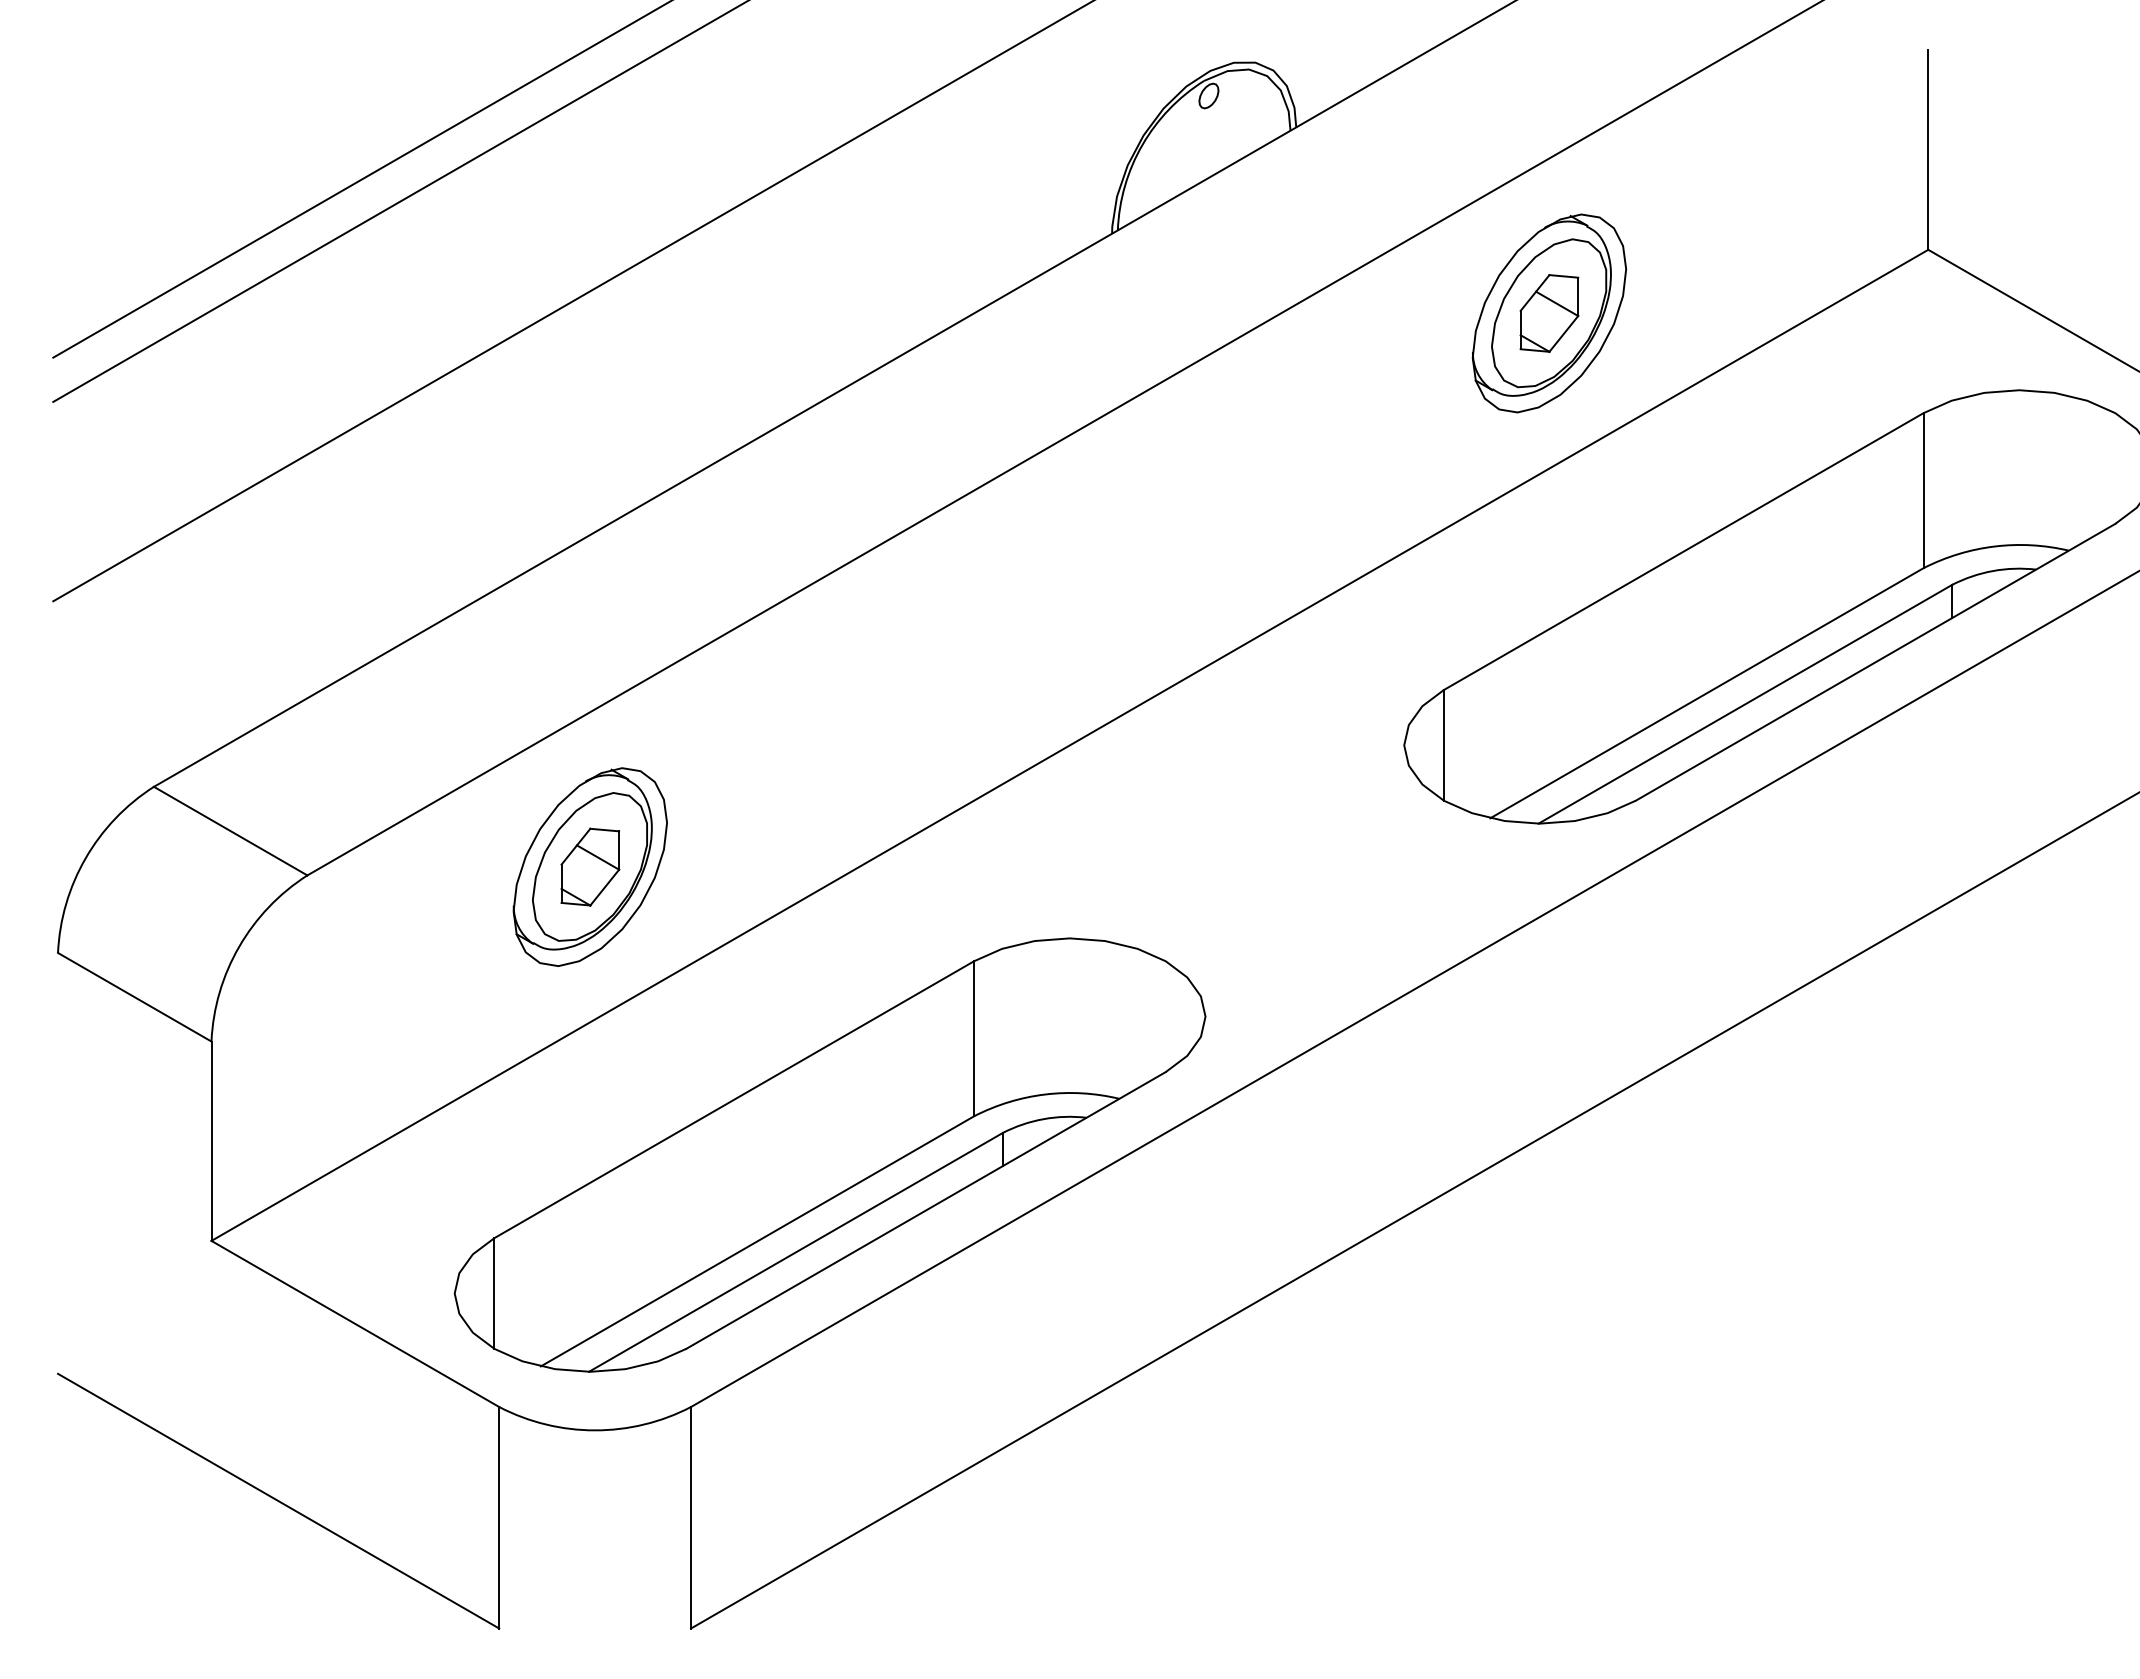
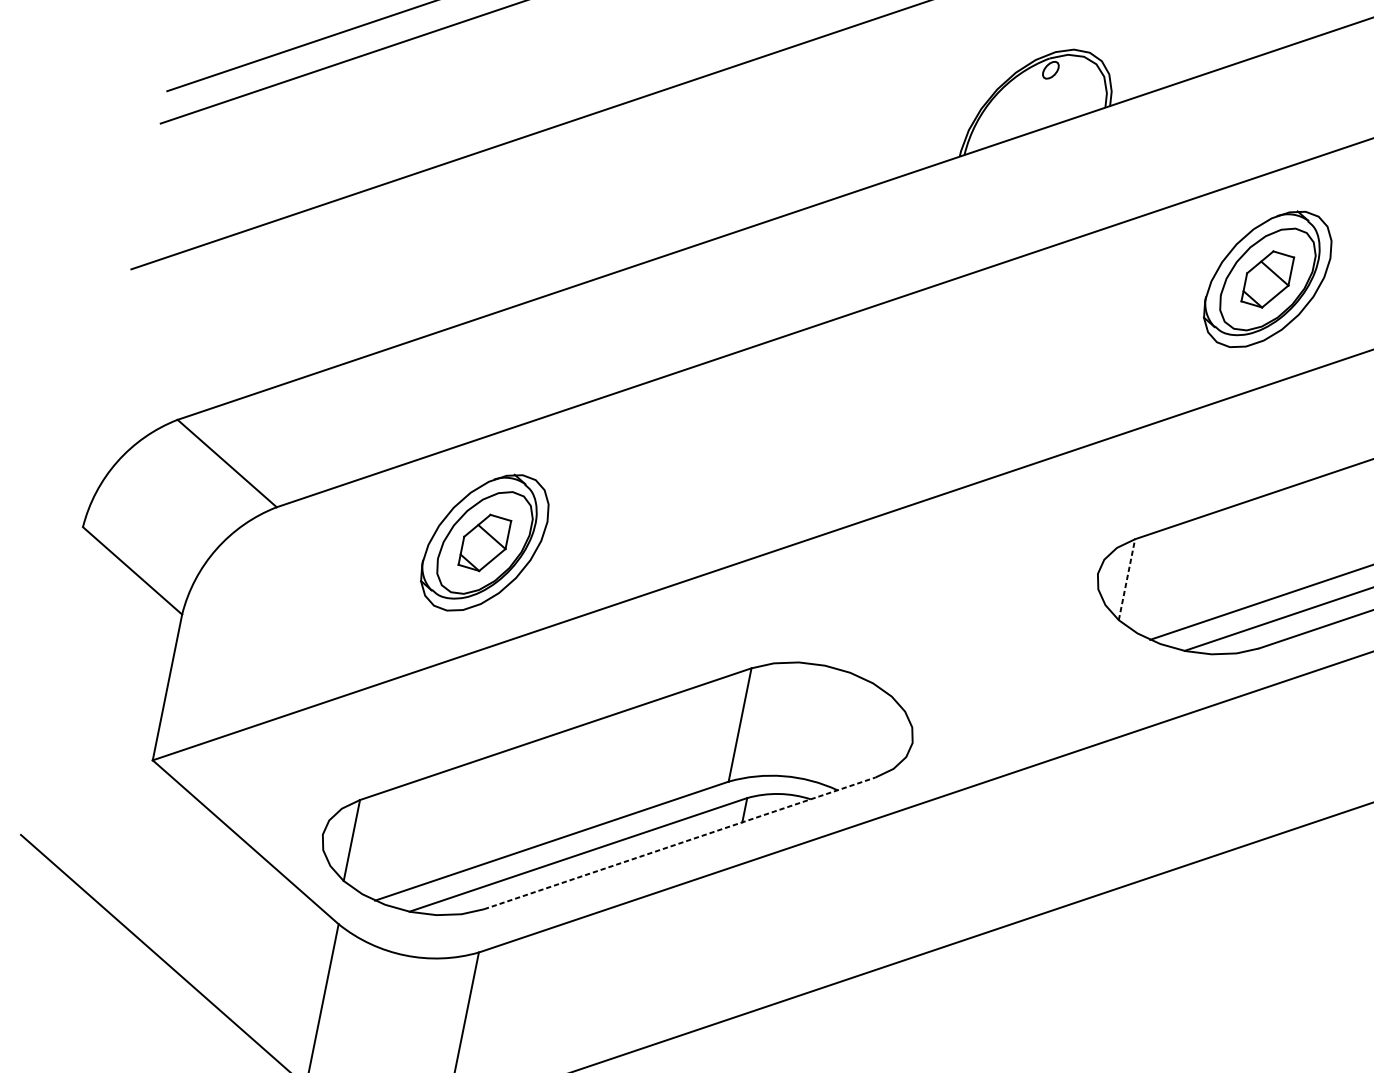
line: (1443, 744) -> (1126, 579), solid -> dashed
line: (926, 1210) -> (680, 843), solid -> dashed

